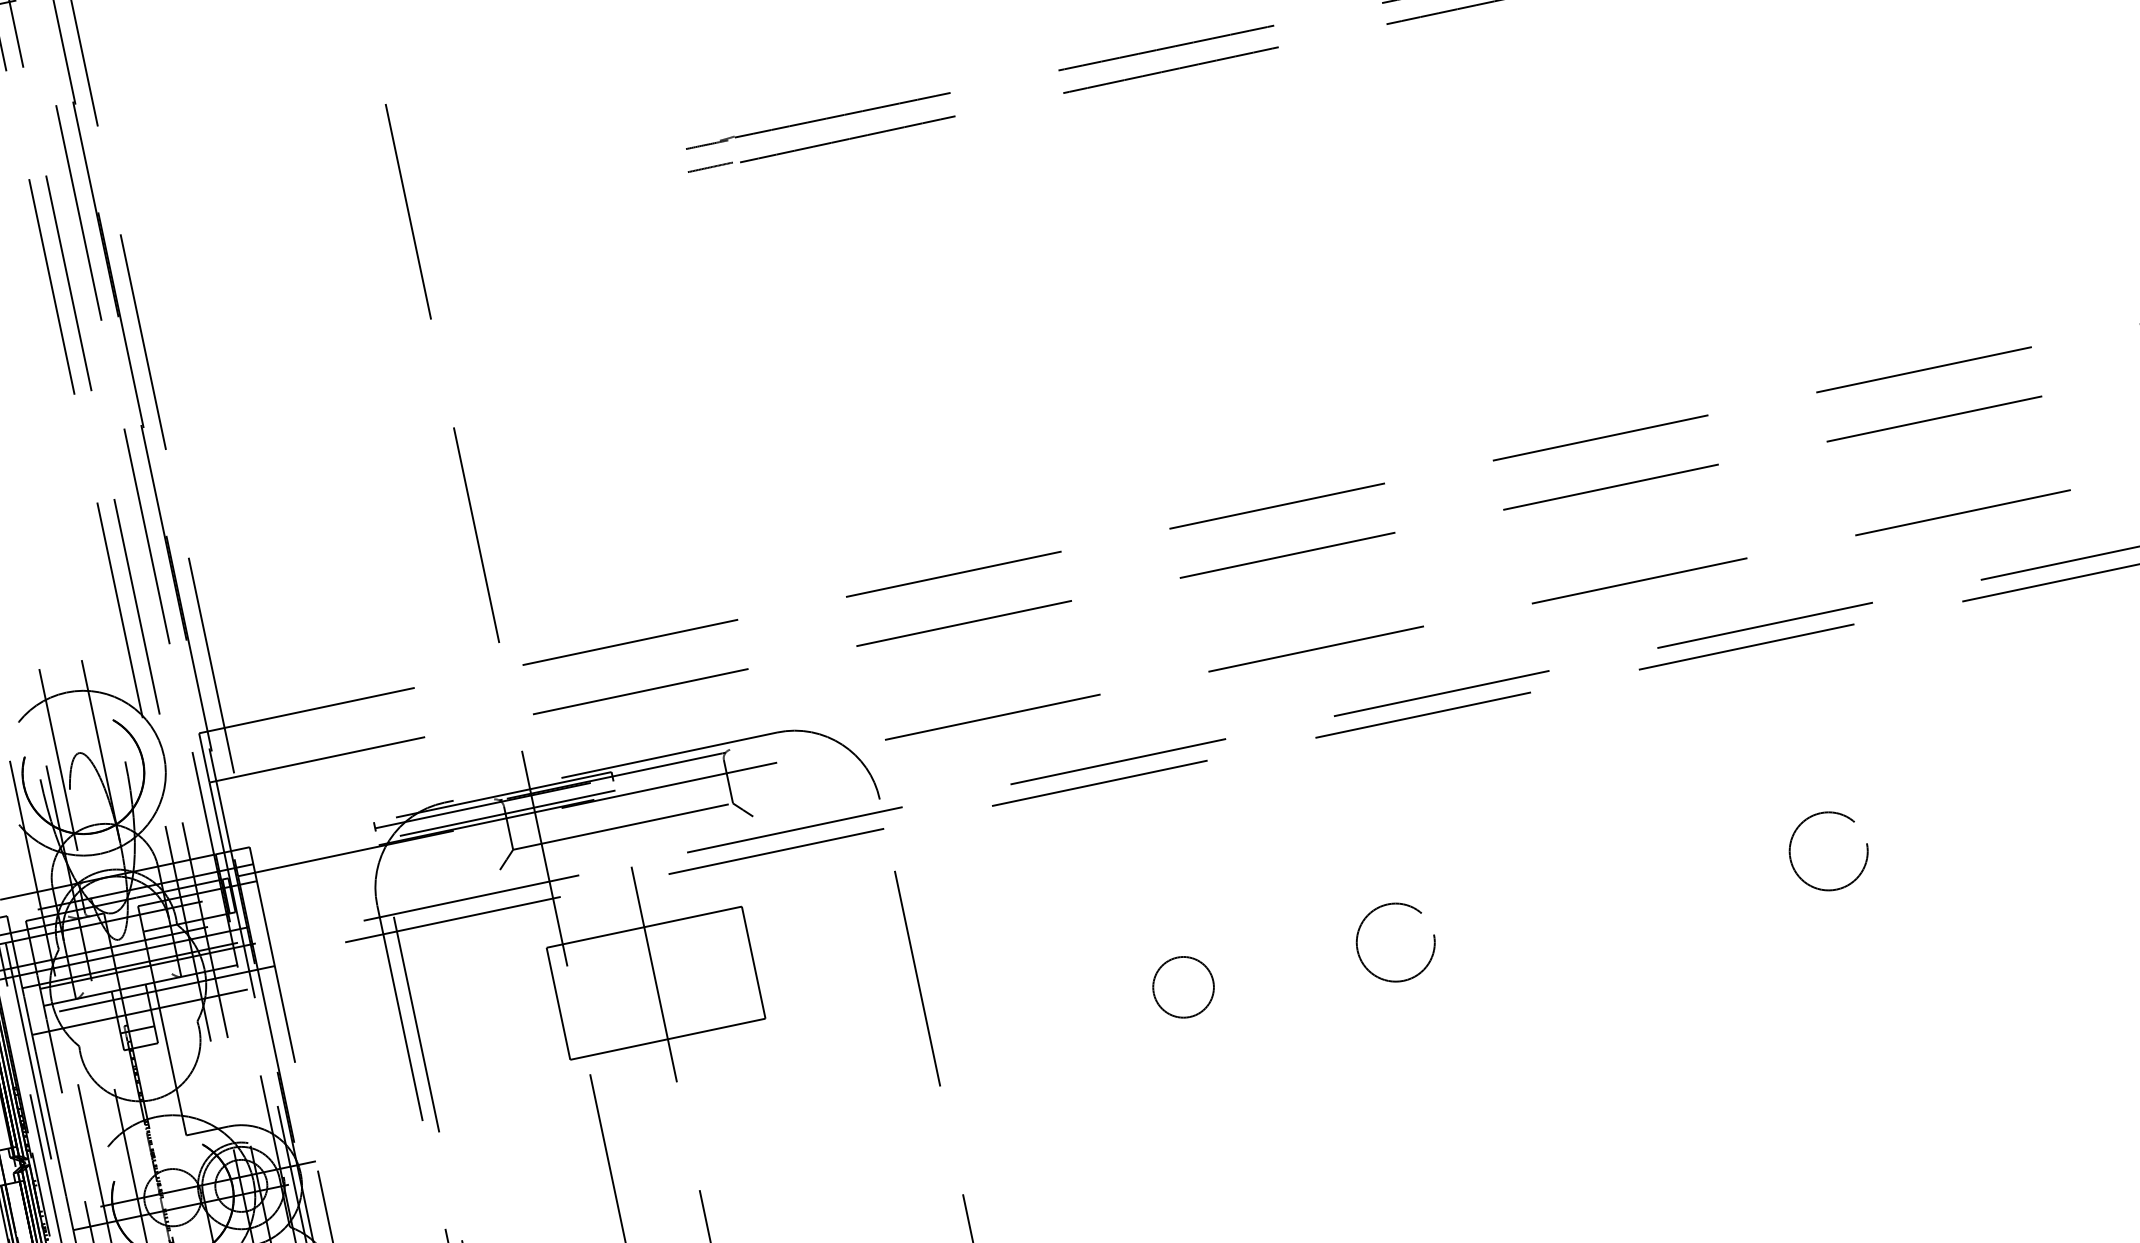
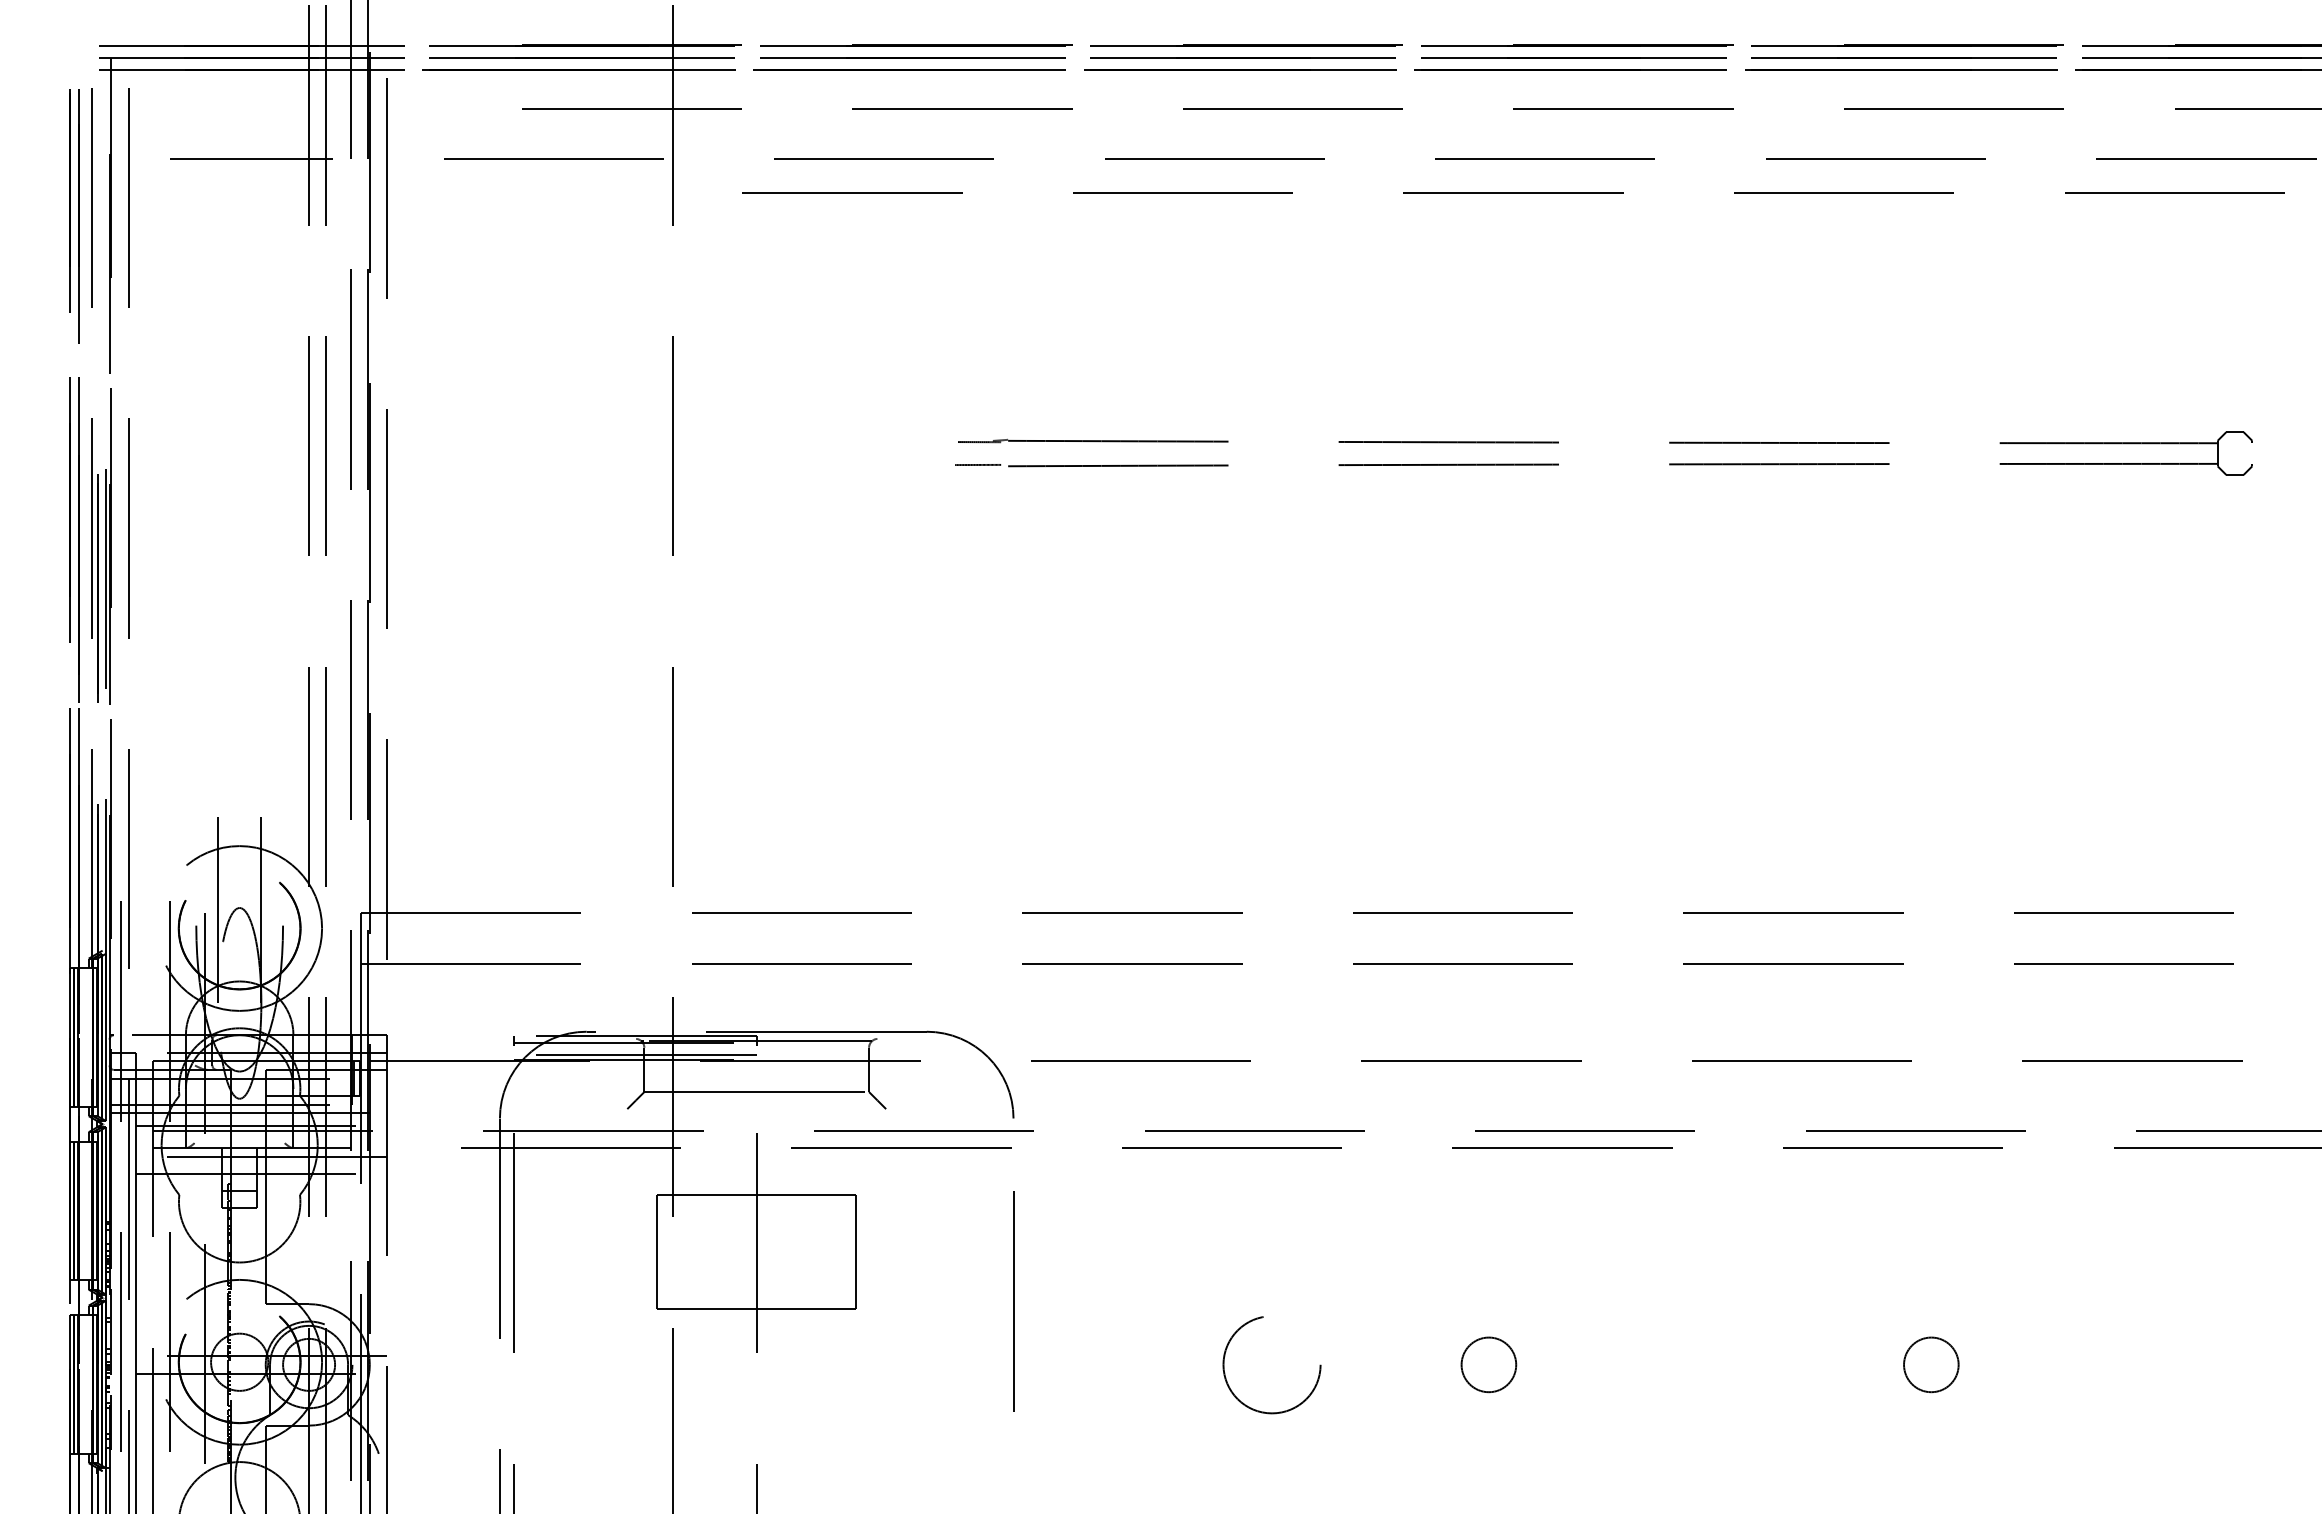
circle: (1828, 850) -> (1931, 1364), size x0.7
circle: (1395, 942) -> (1488, 1364), size x0.7
circle: (1182, 987) -> (1271, 1364), size x1.6

